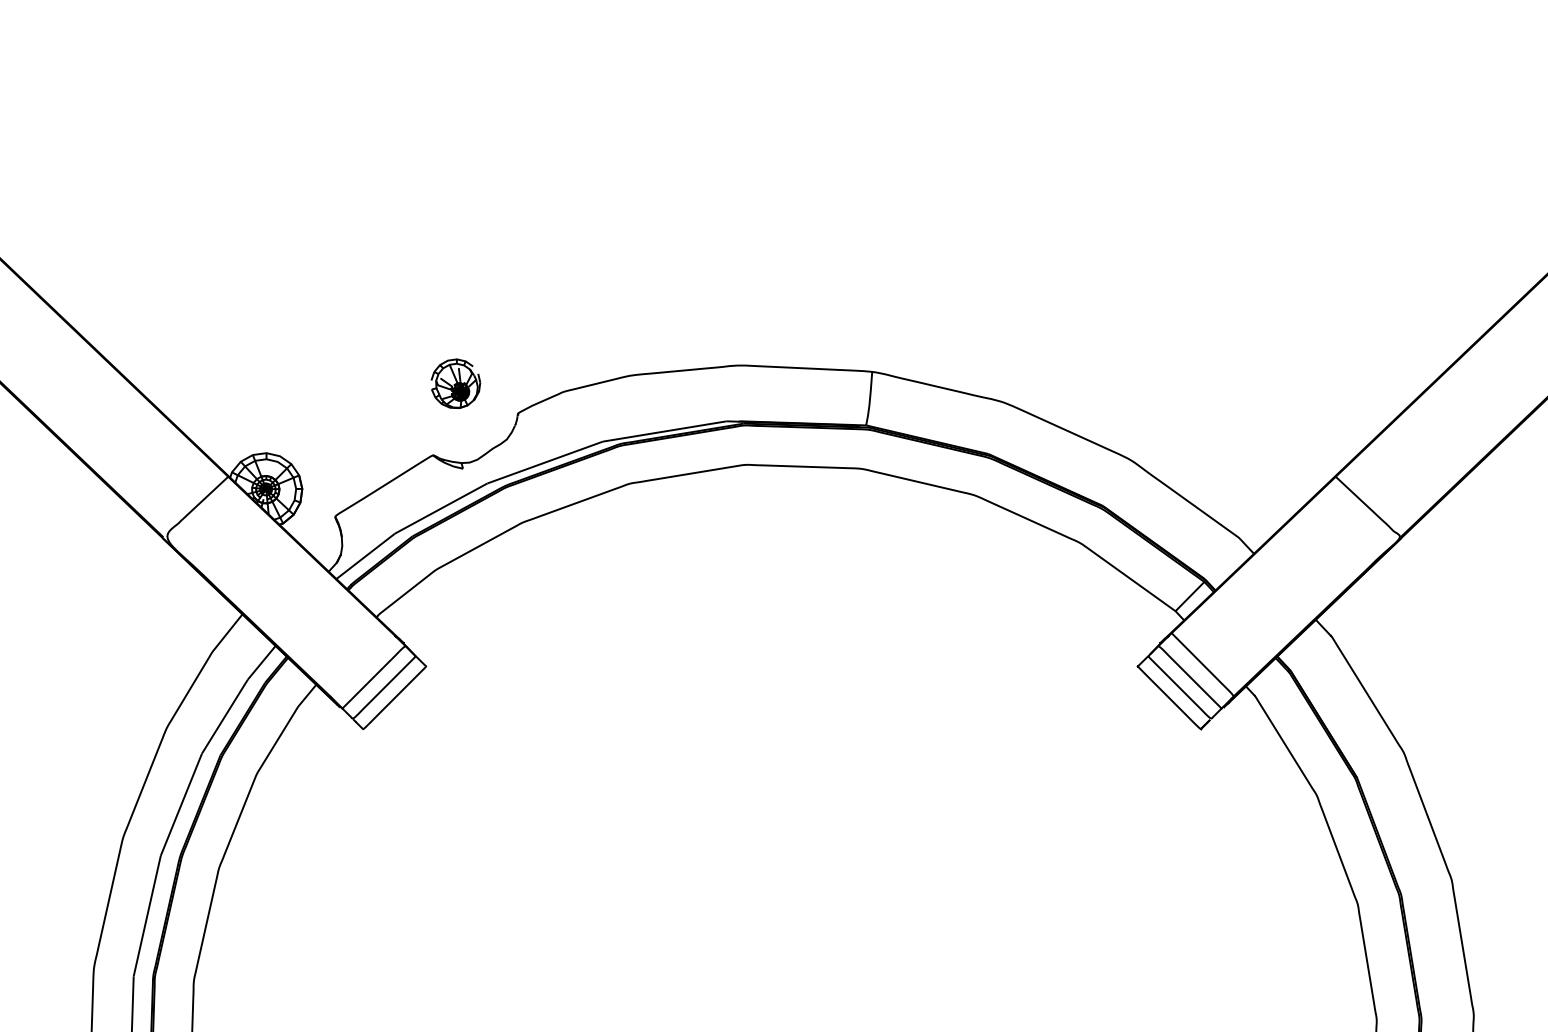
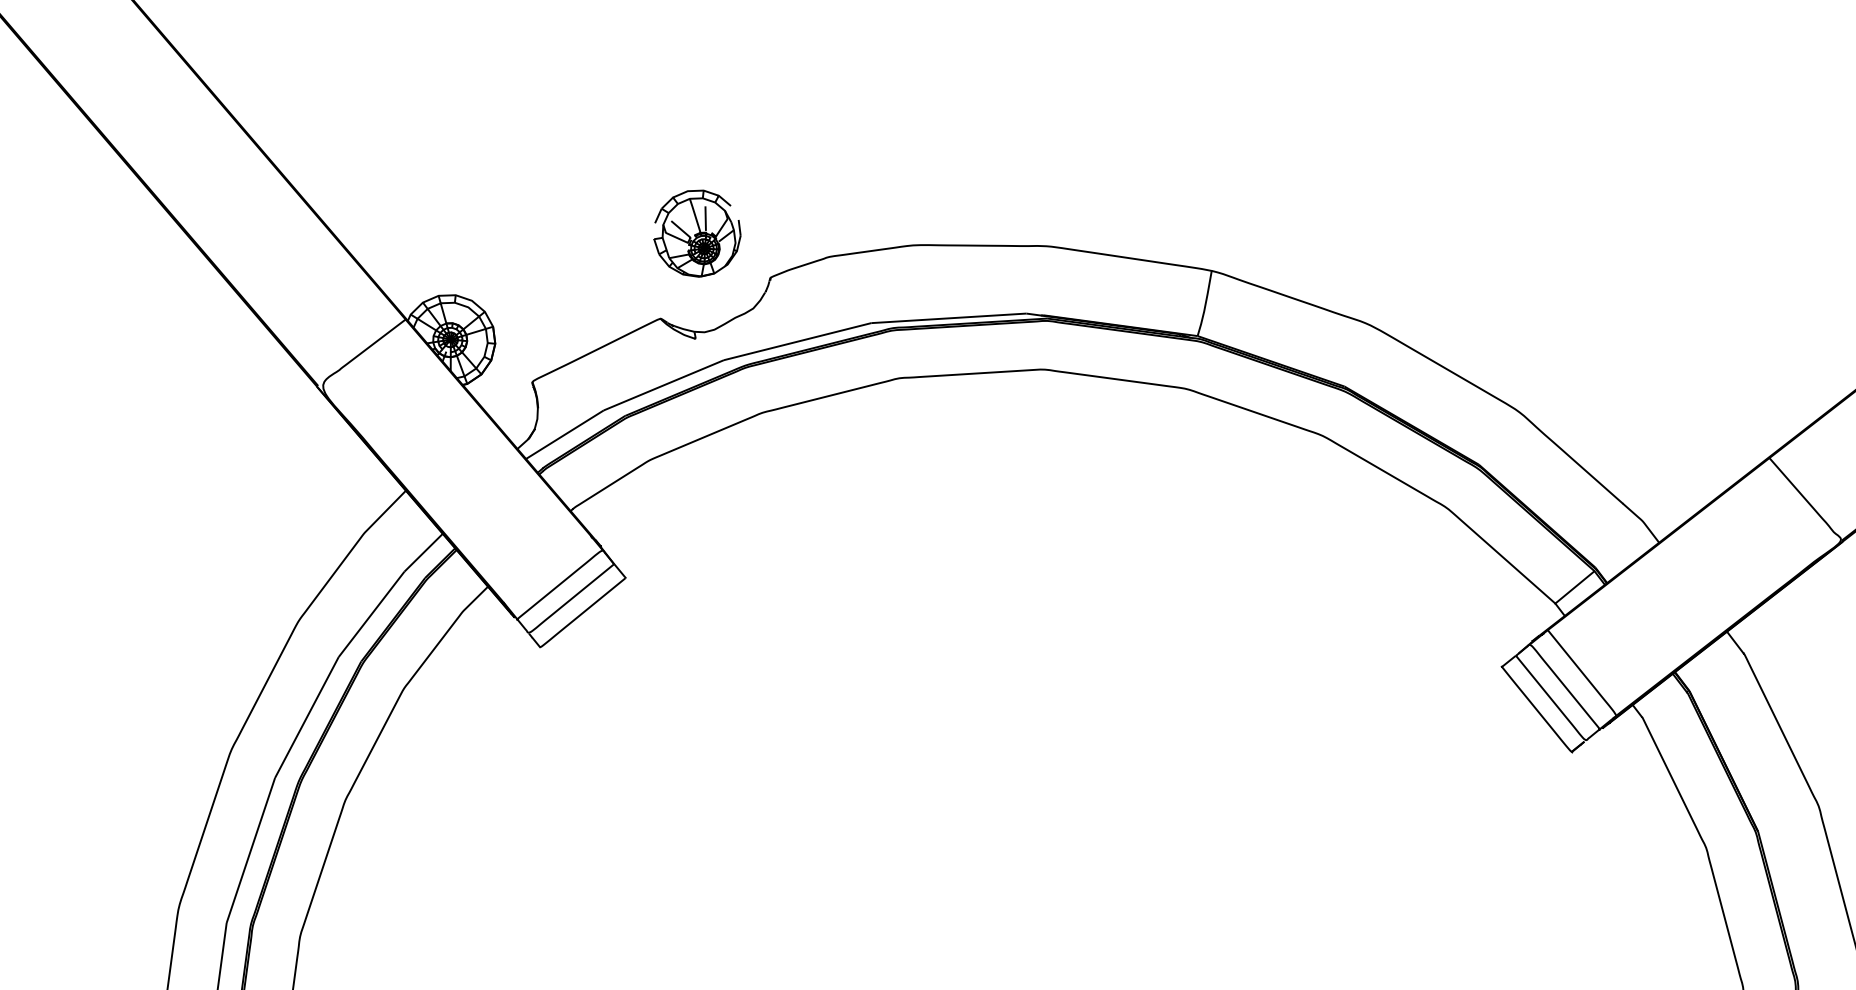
part: (455, 383) -> (697, 233), size x1.43

